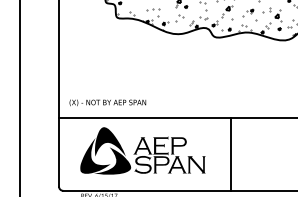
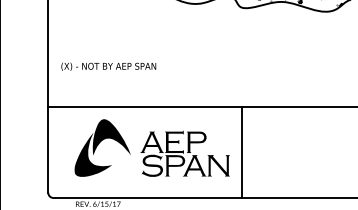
text: (107, 102) -> (108, 66), moved
line: (231, 153) -> (242, 151), moved
fill: (112, 160) -> (114, 160), removed

